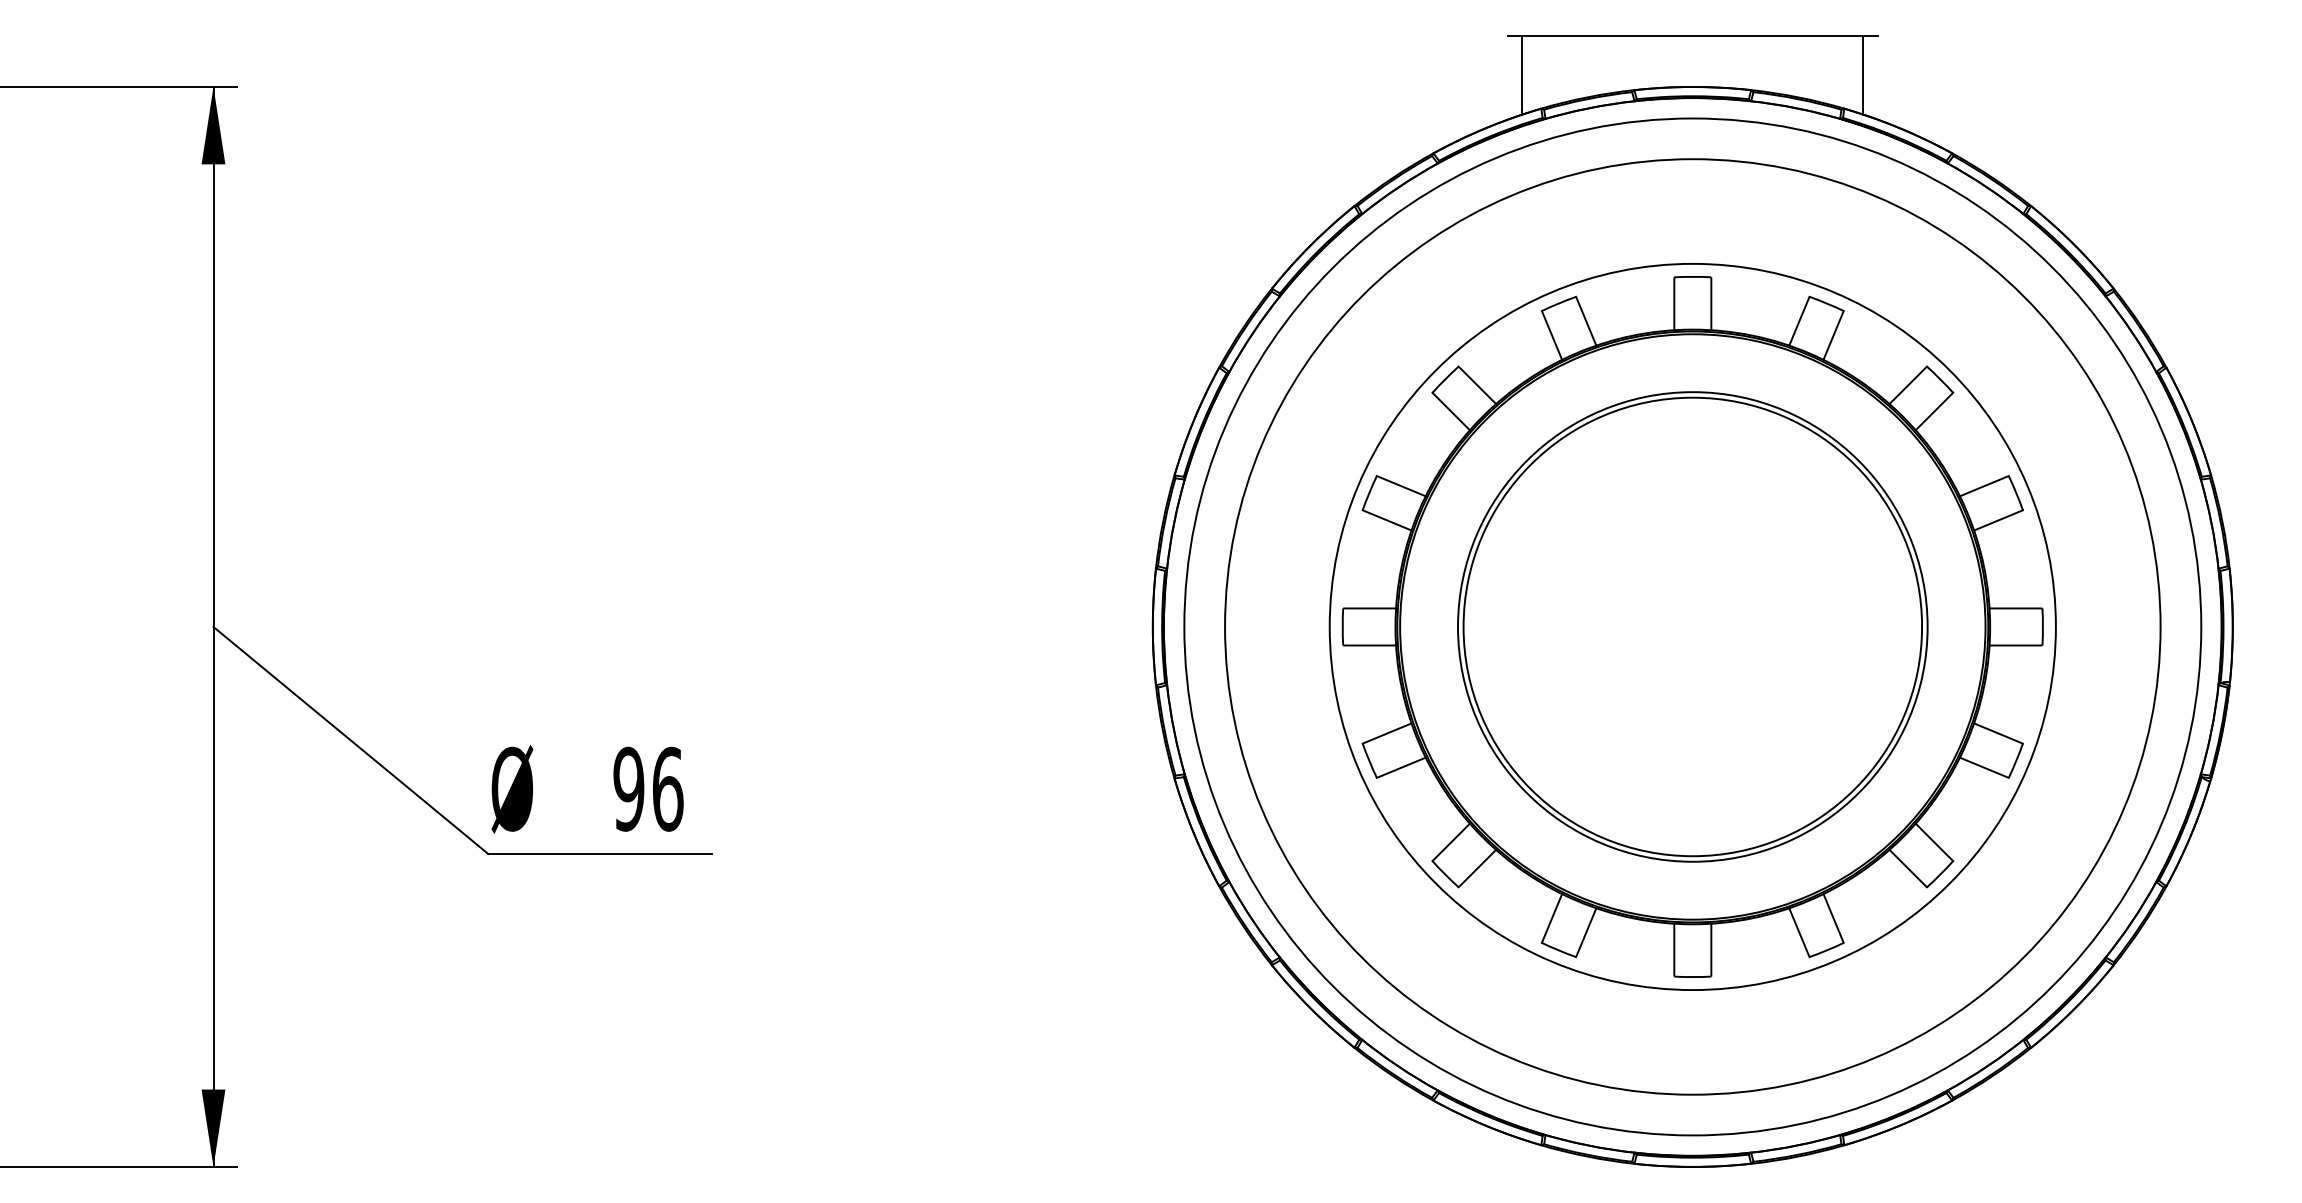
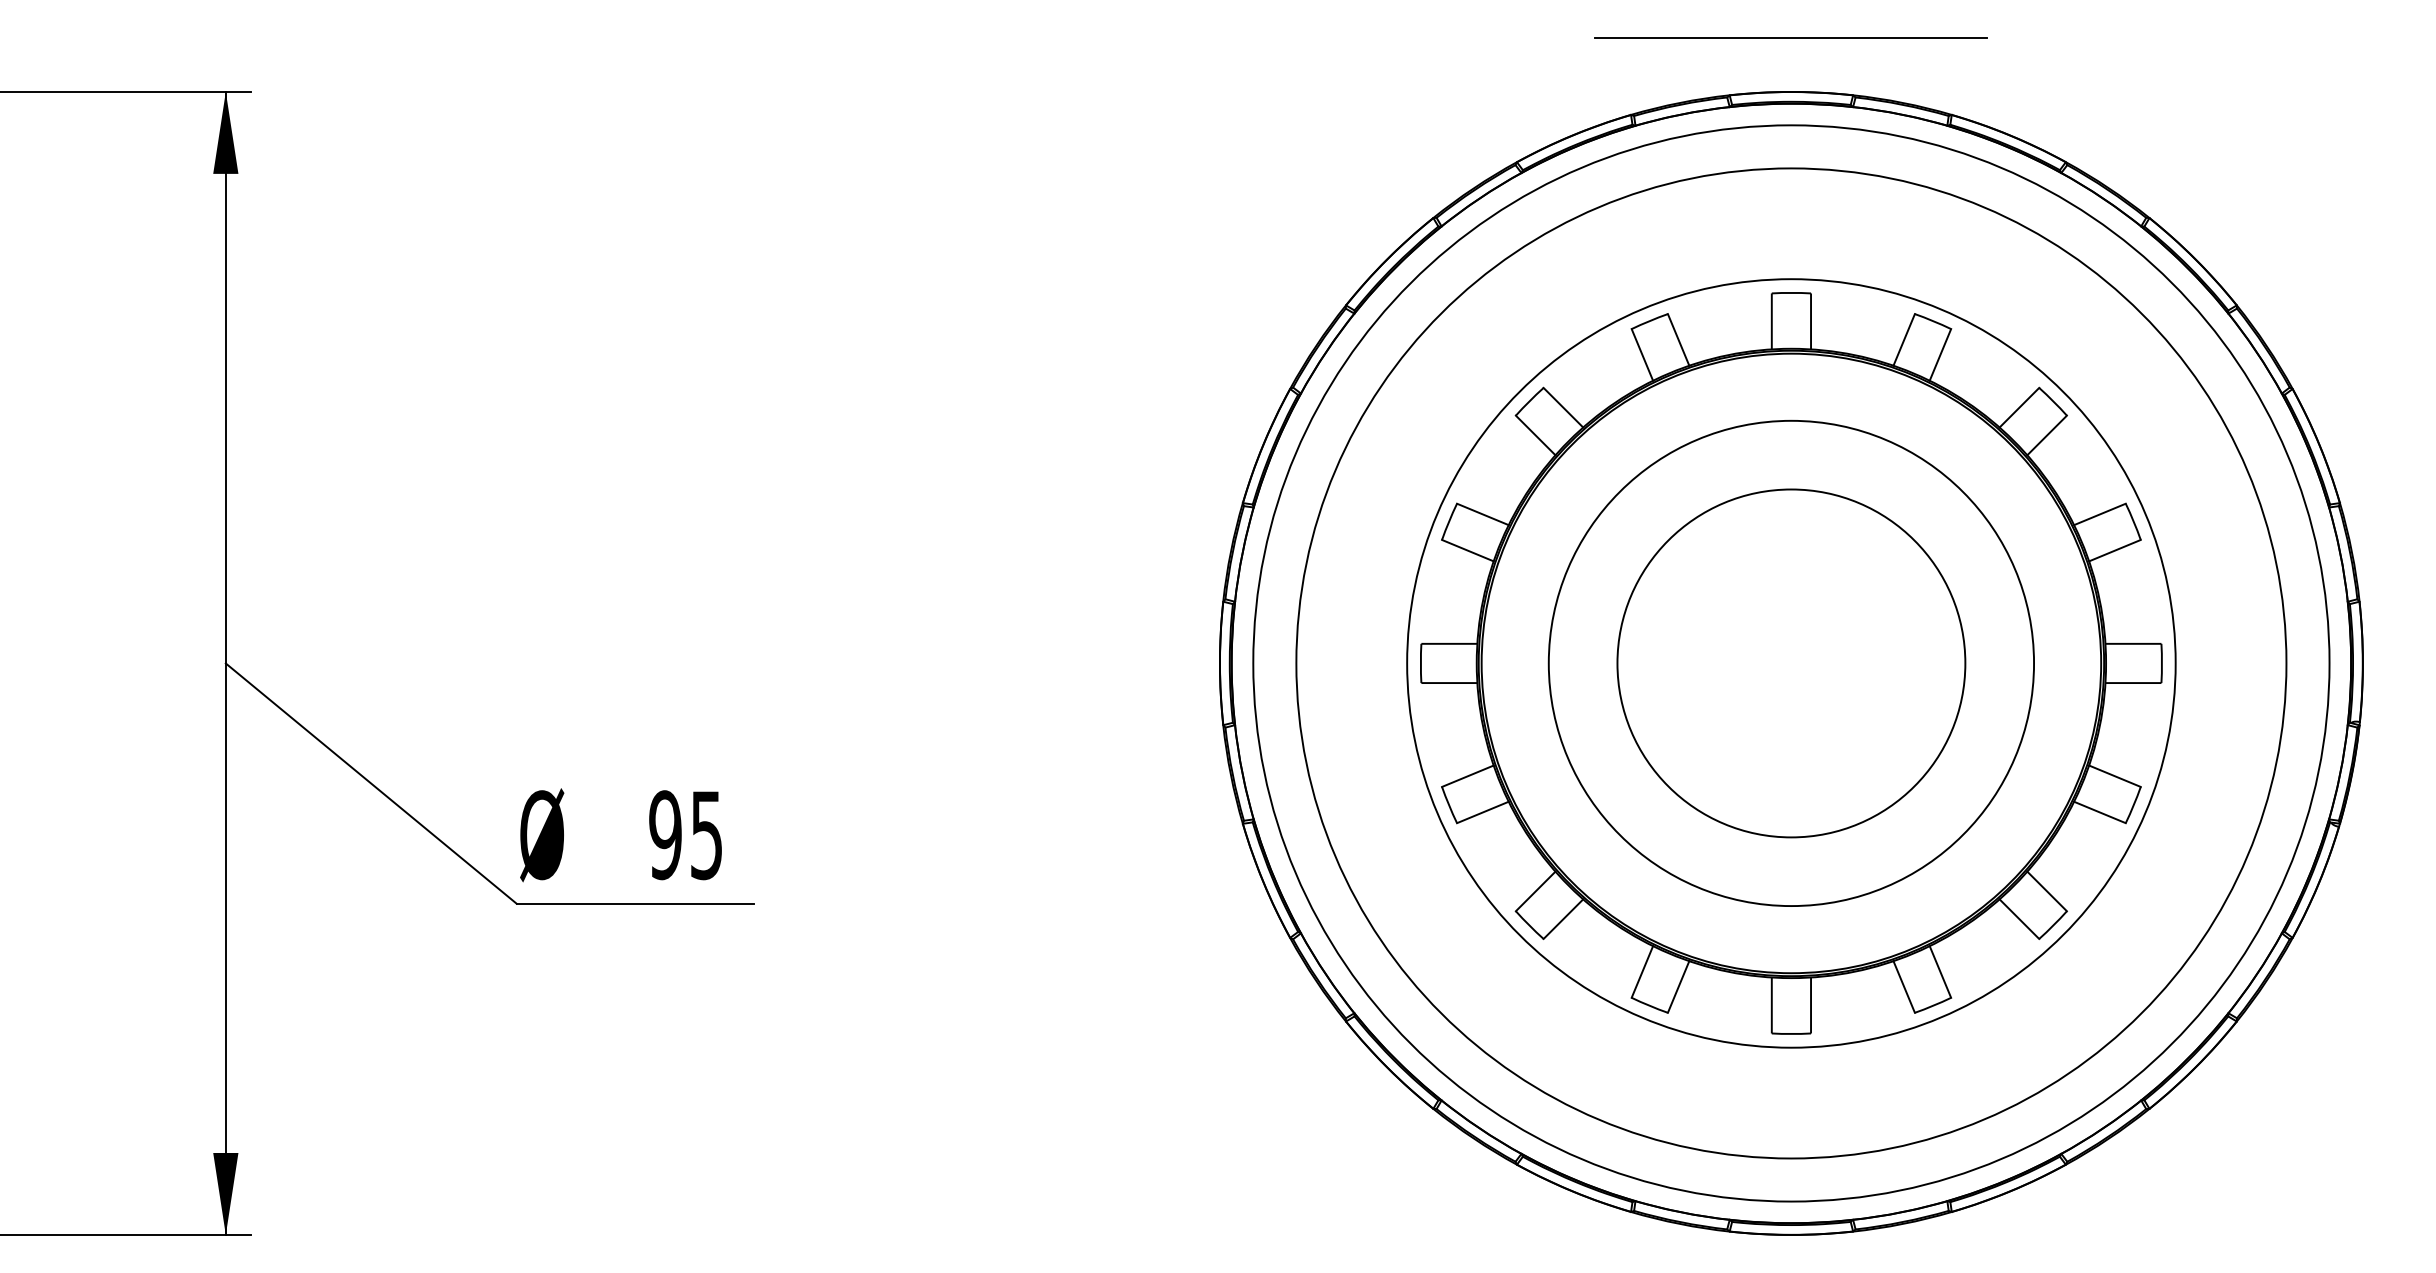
line: (1522, 75) -> (1611, 79), removed
line: (1862, 75) -> (1971, 79), removed
circle: (1691, 626) -> (1790, 662), size x0.7
text: (667, 789) -> (706, 835), 96 -> 95

